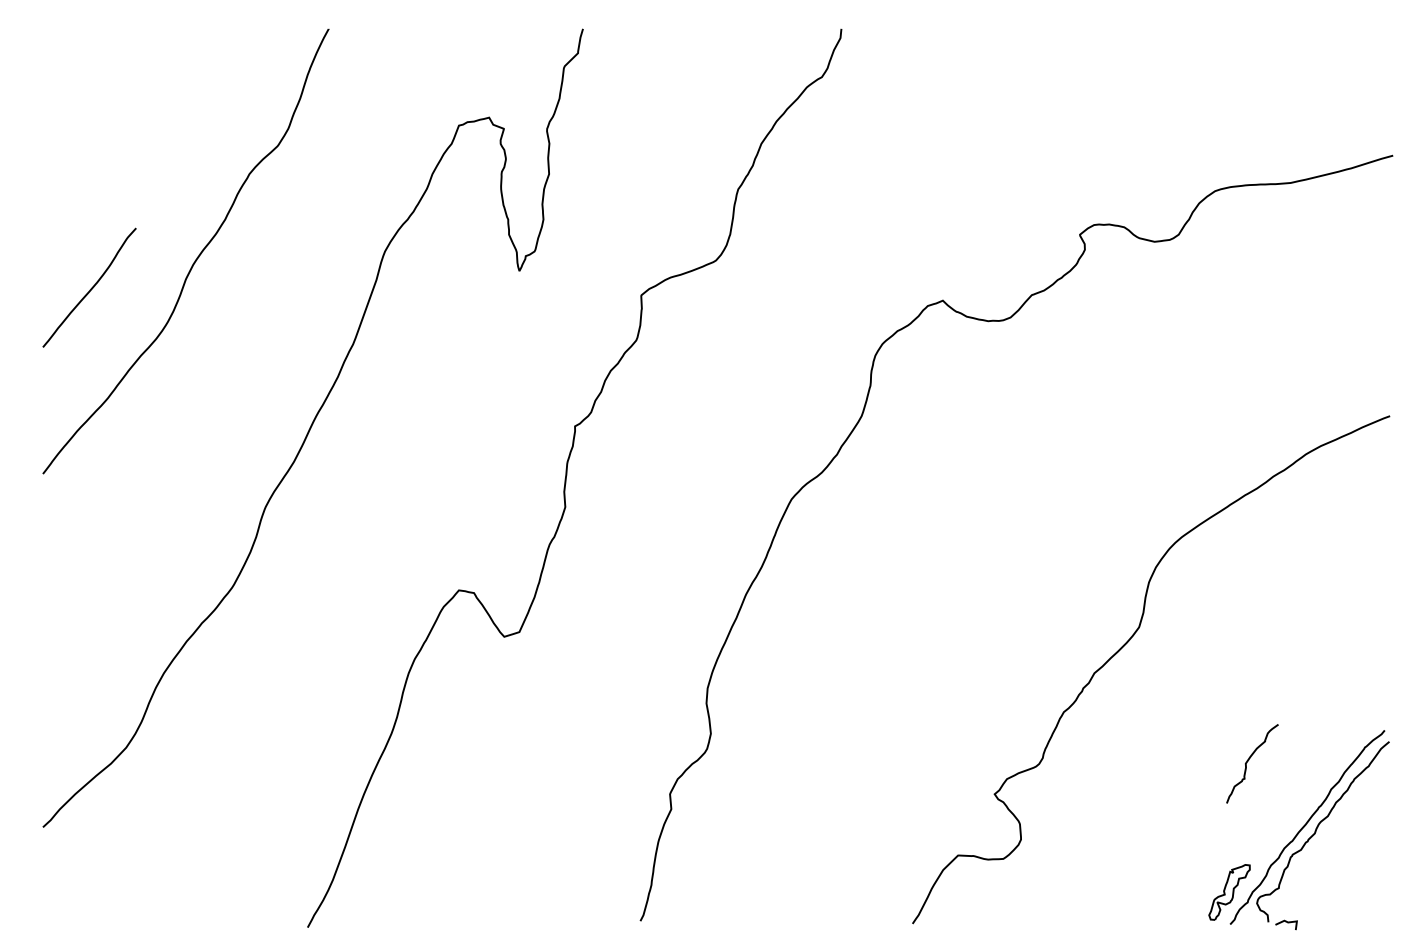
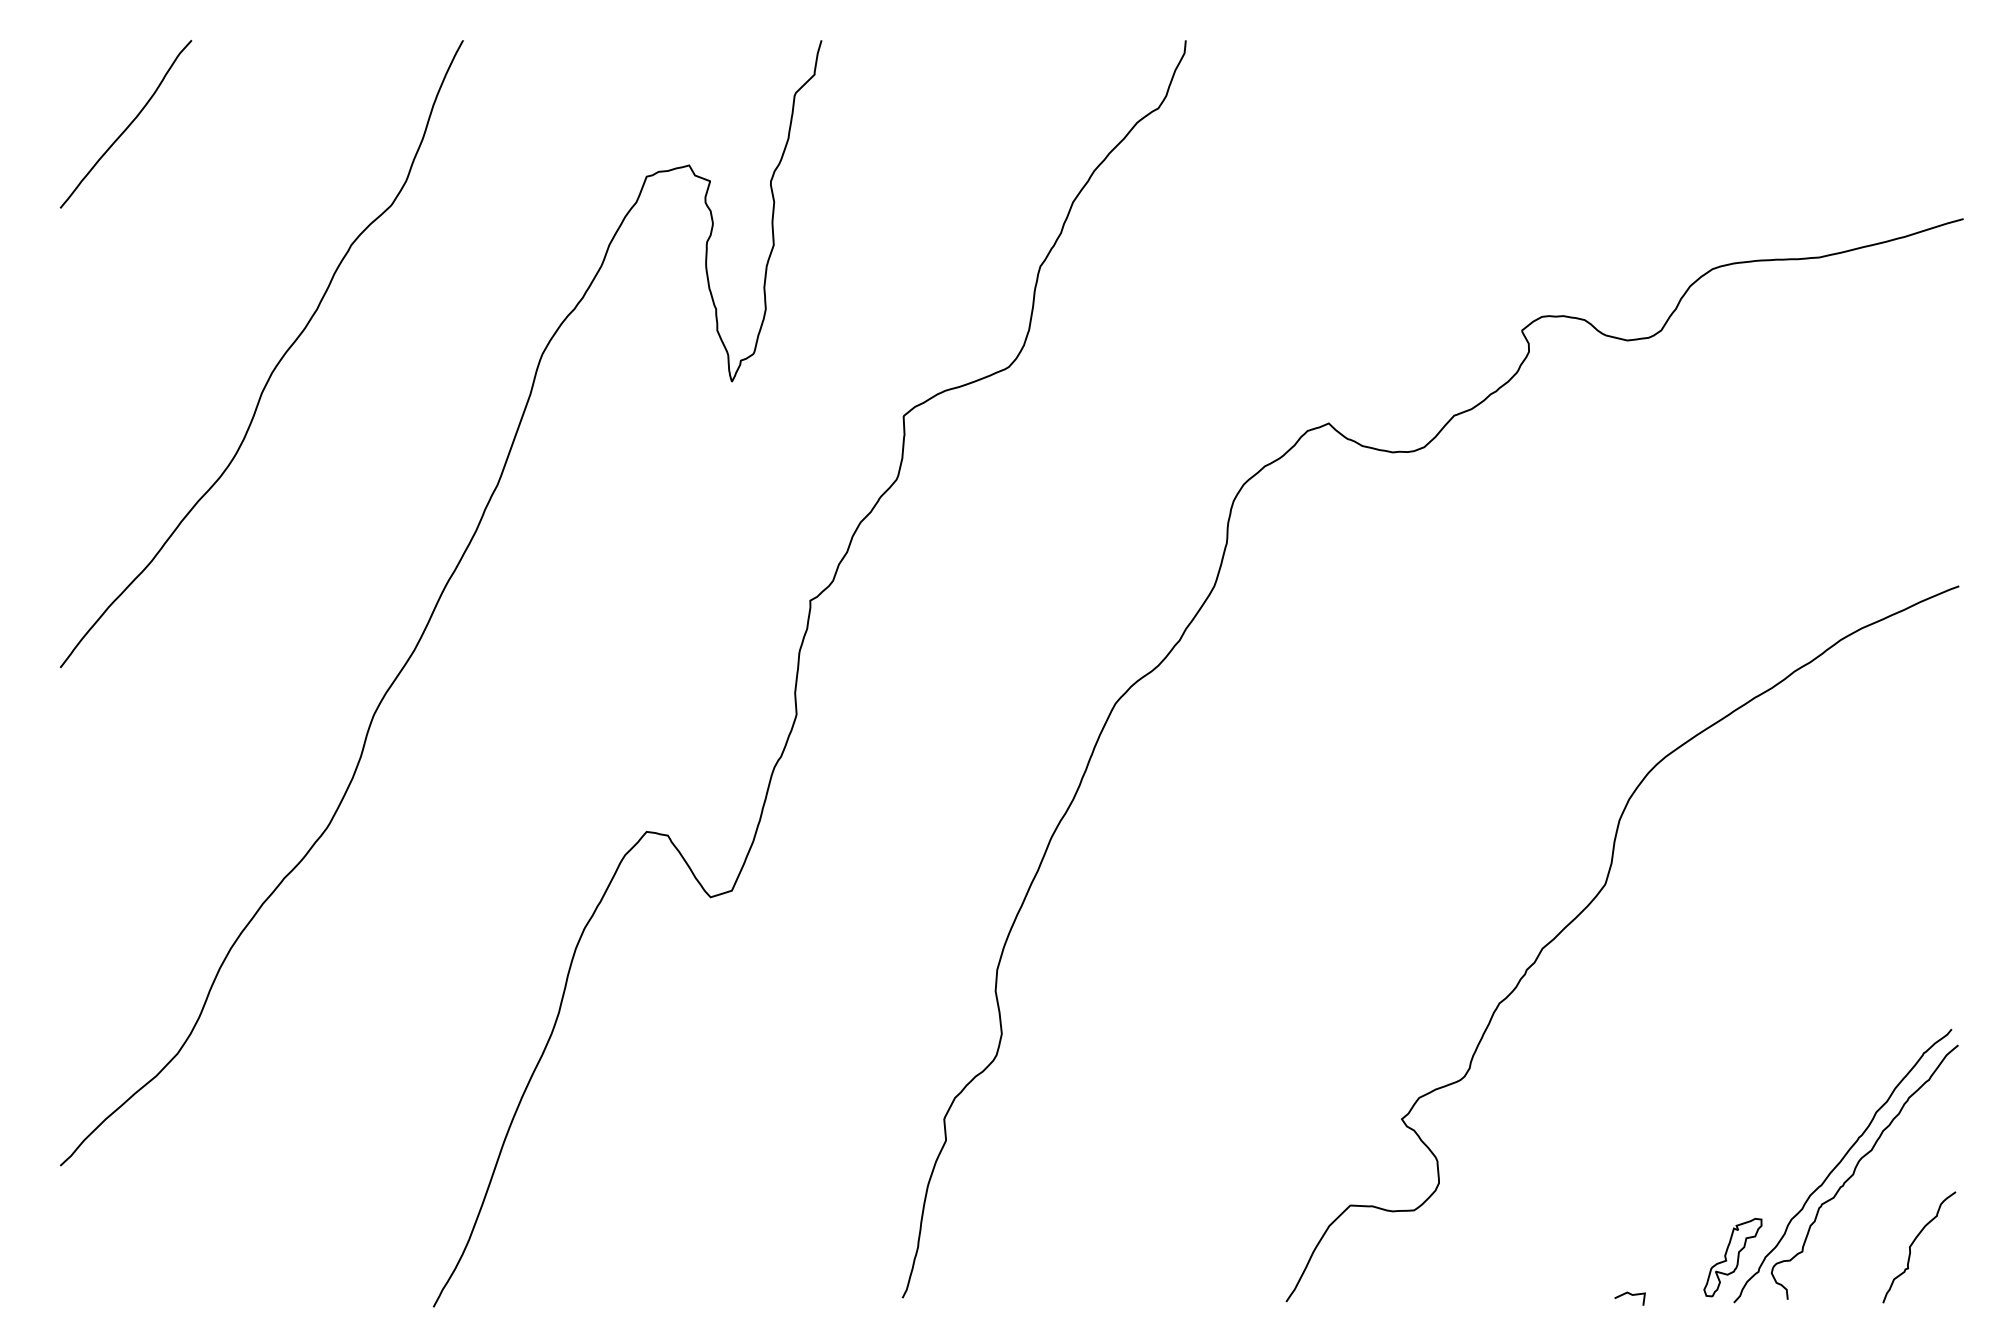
curve: (90, 289) -> (127, 126), moved
curve: (1249, 760) -> (1914, 1242), moved
curve: (1287, 922) -> (1631, 1295), moved

